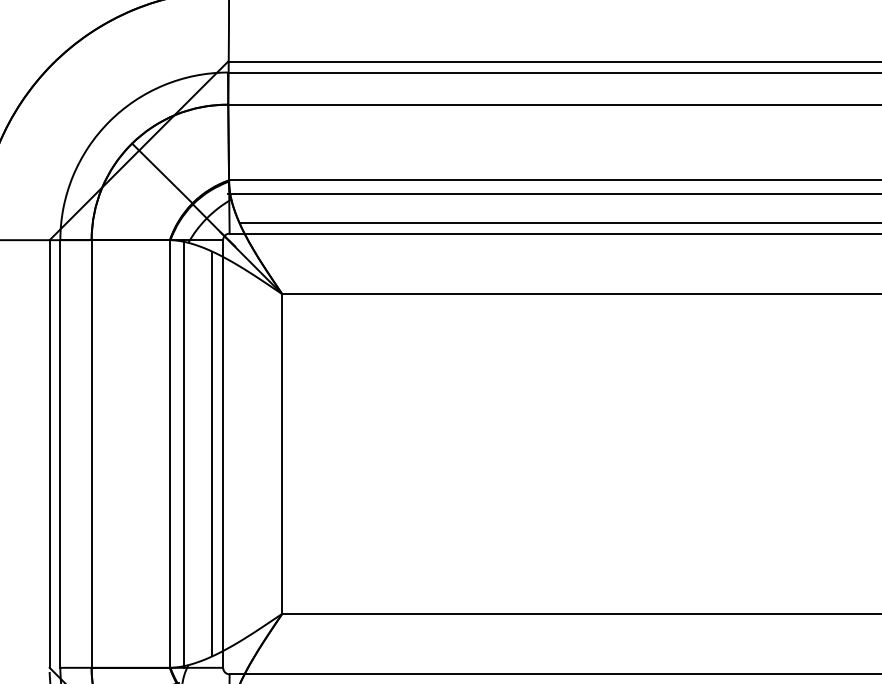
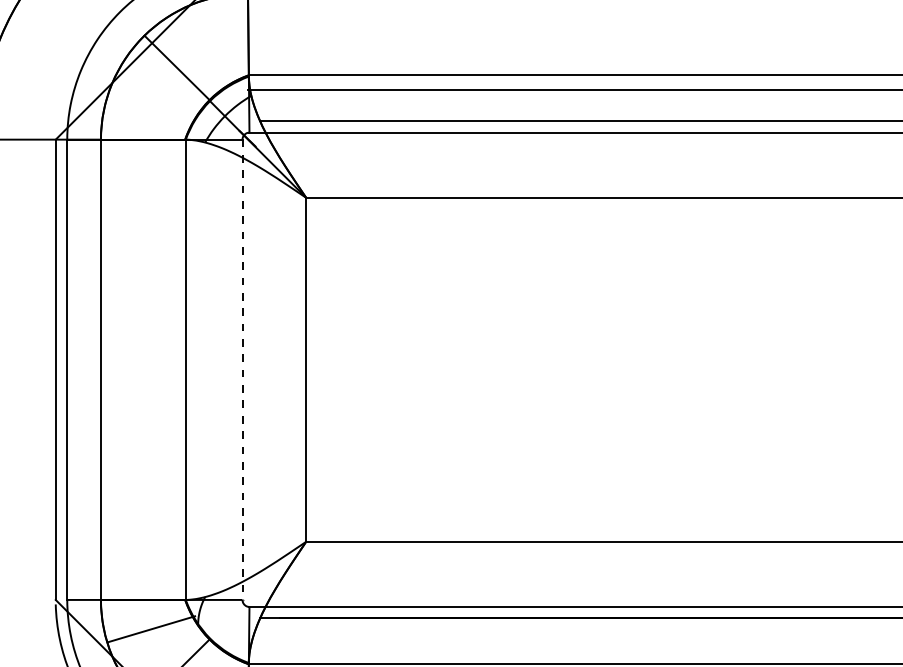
line: (183, 453) -> (199, 369), removed
line: (212, 453) -> (231, 369), removed
line: (223, 453) -> (242, 369), solid -> dashed

